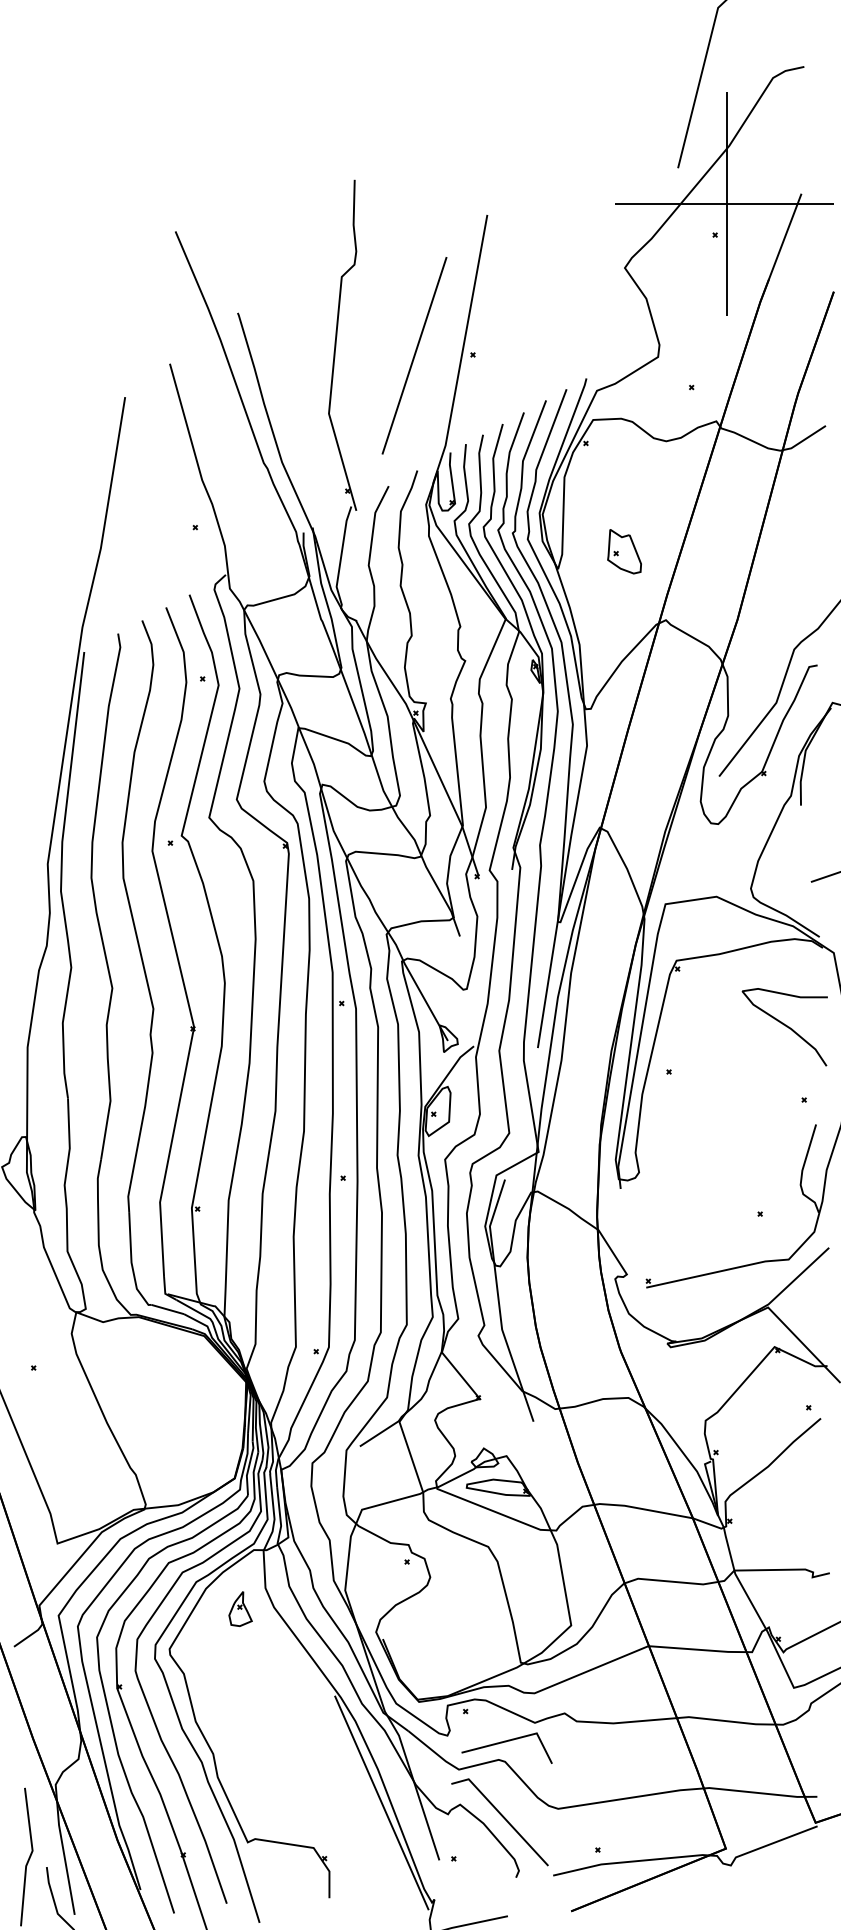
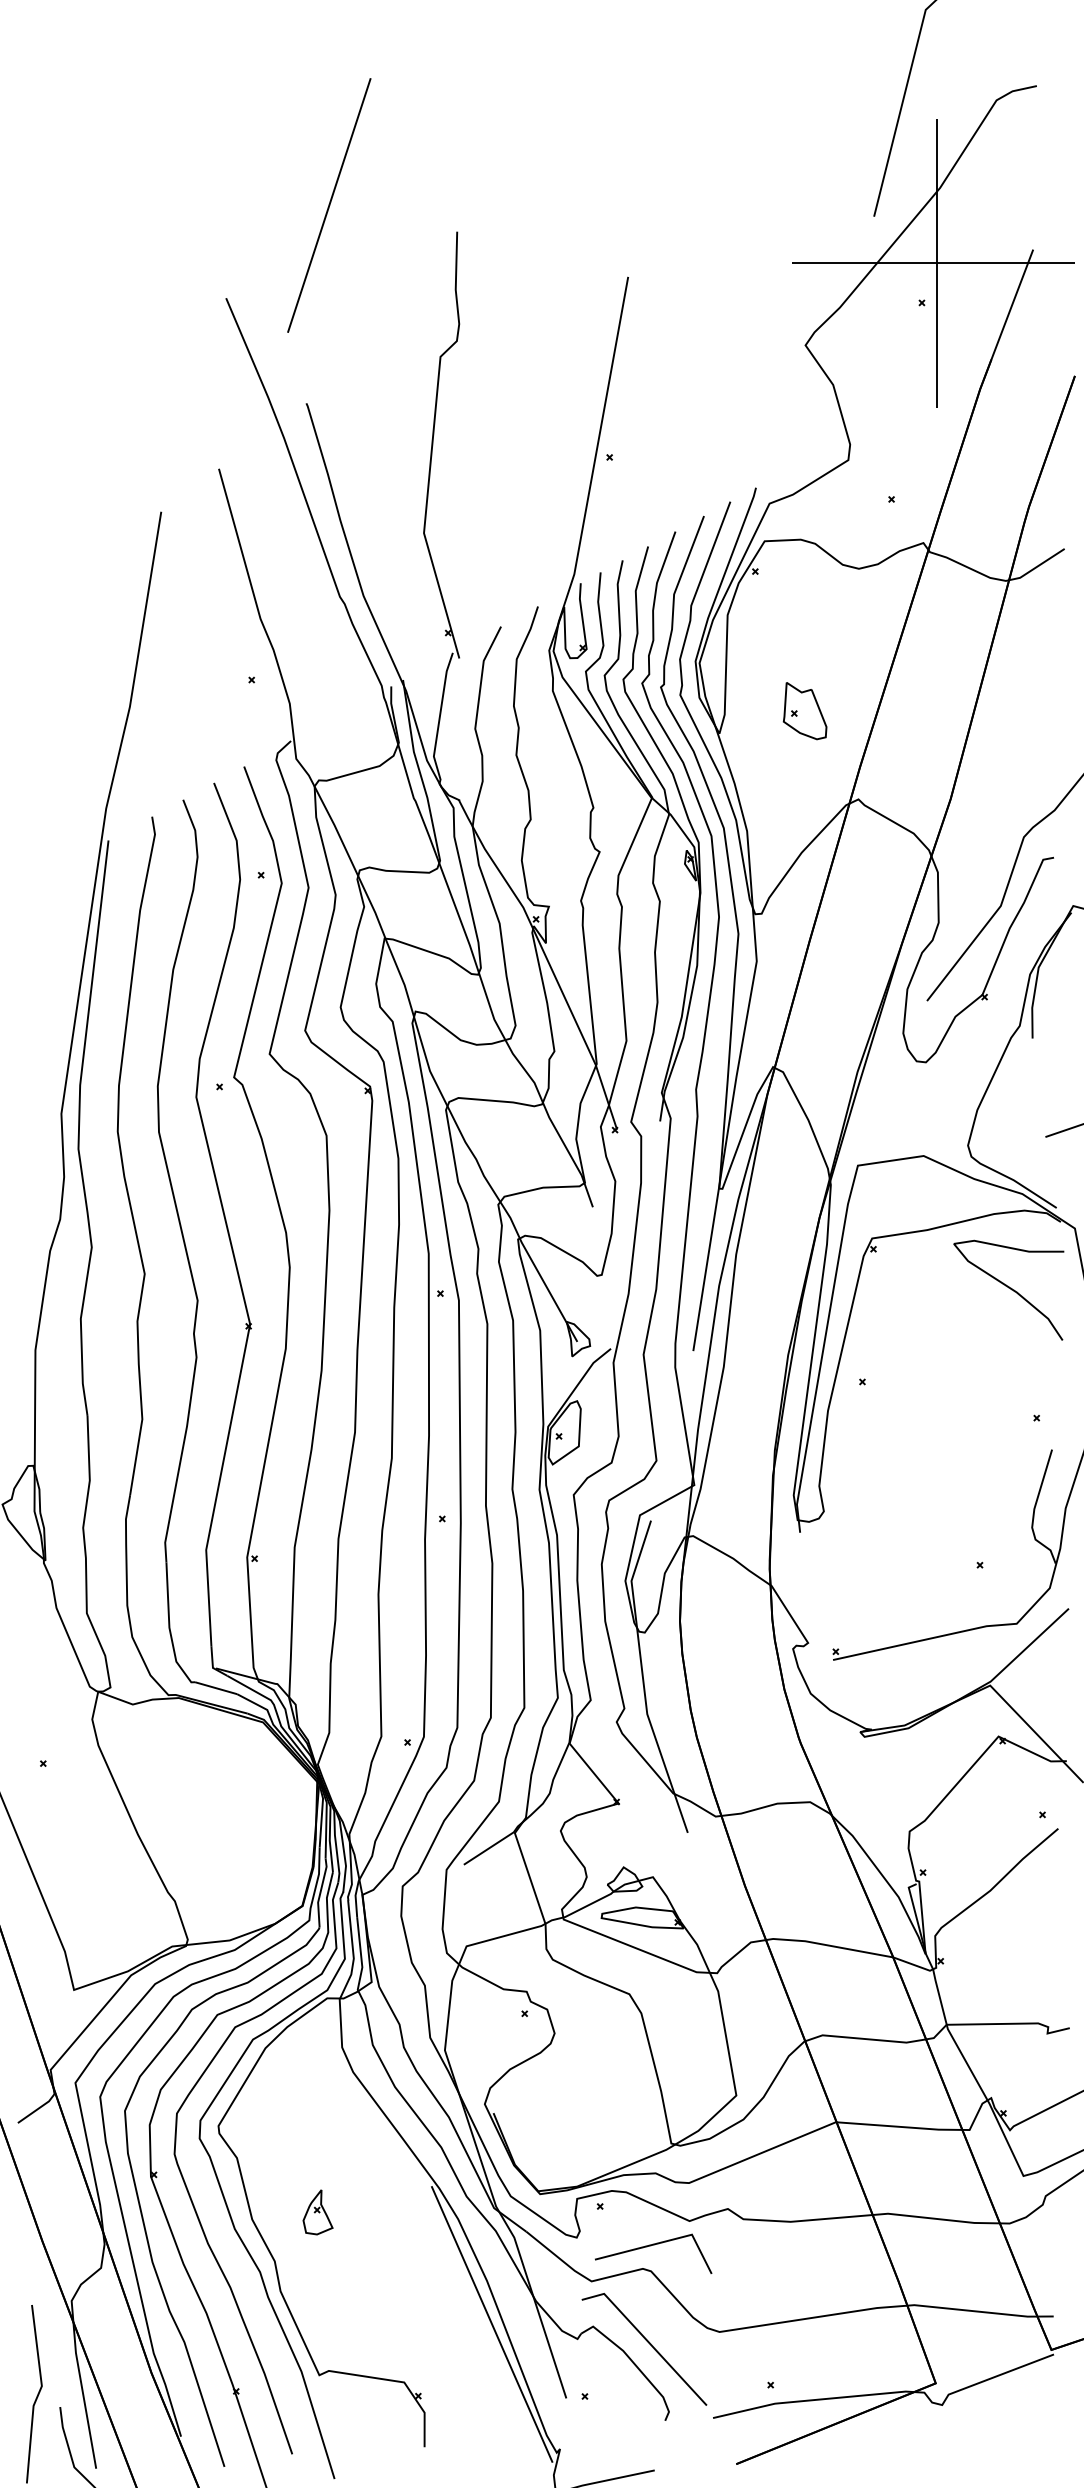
line: (414, 355) -> (329, 205), moved
curve: (784, 1025) -> (1008, 1288), moved
part: (240, 1609) -> (317, 2212), moved

